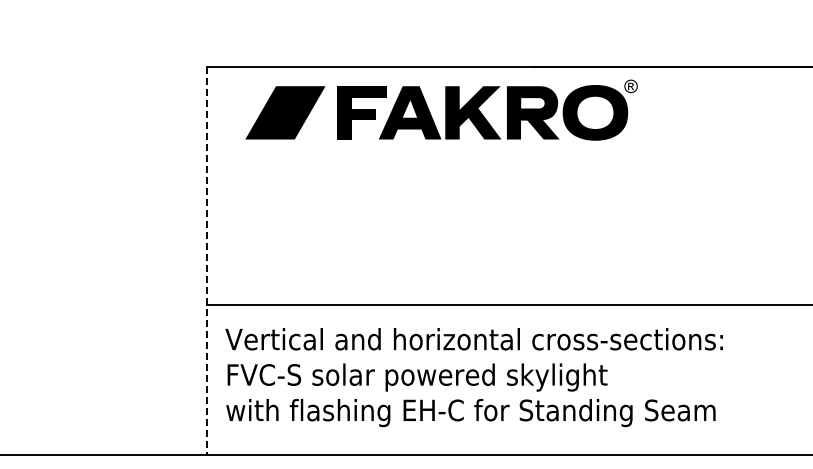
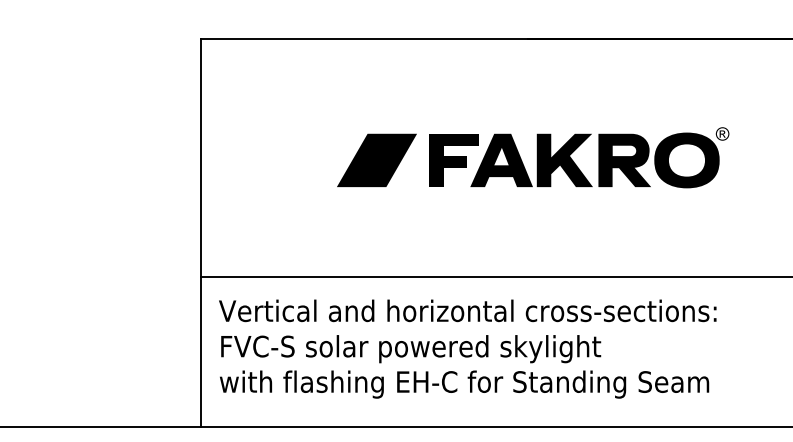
part: (441, 109) -> (533, 157), moved
line: (207, 261) -> (201, 233), dashed -> solid

